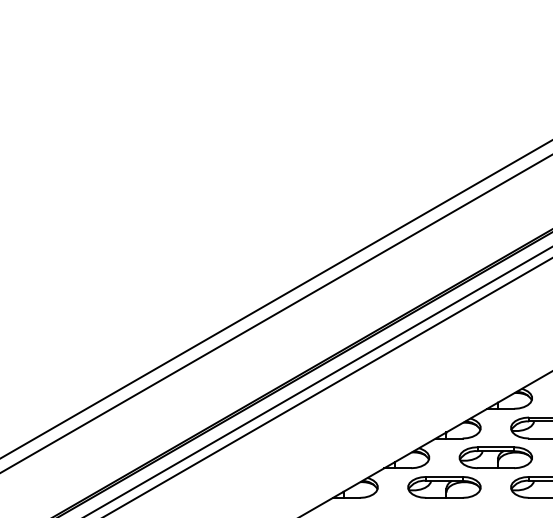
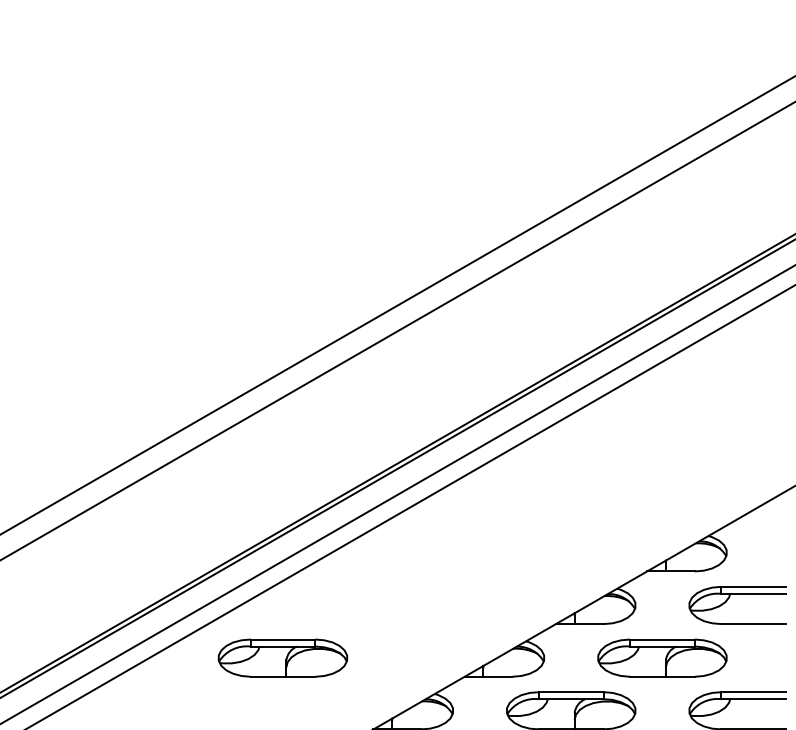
part: (281, 457) -> (282, 657), added

